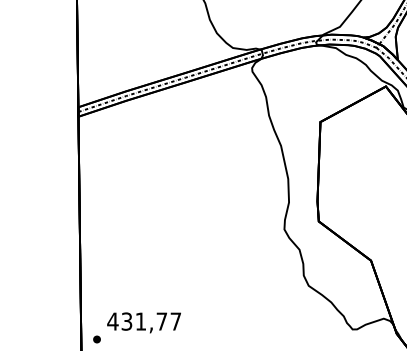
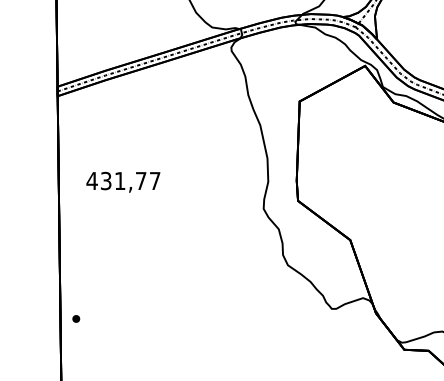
text: (144, 322) -> (123, 181), moved

